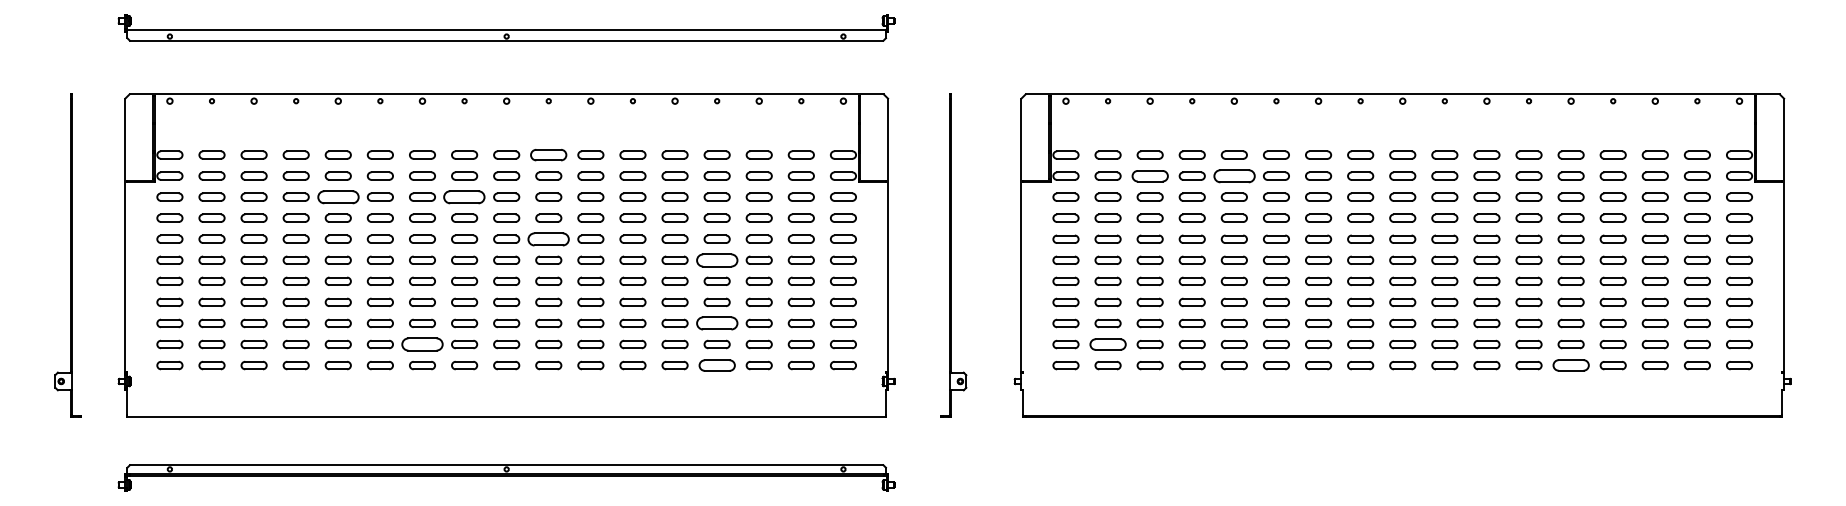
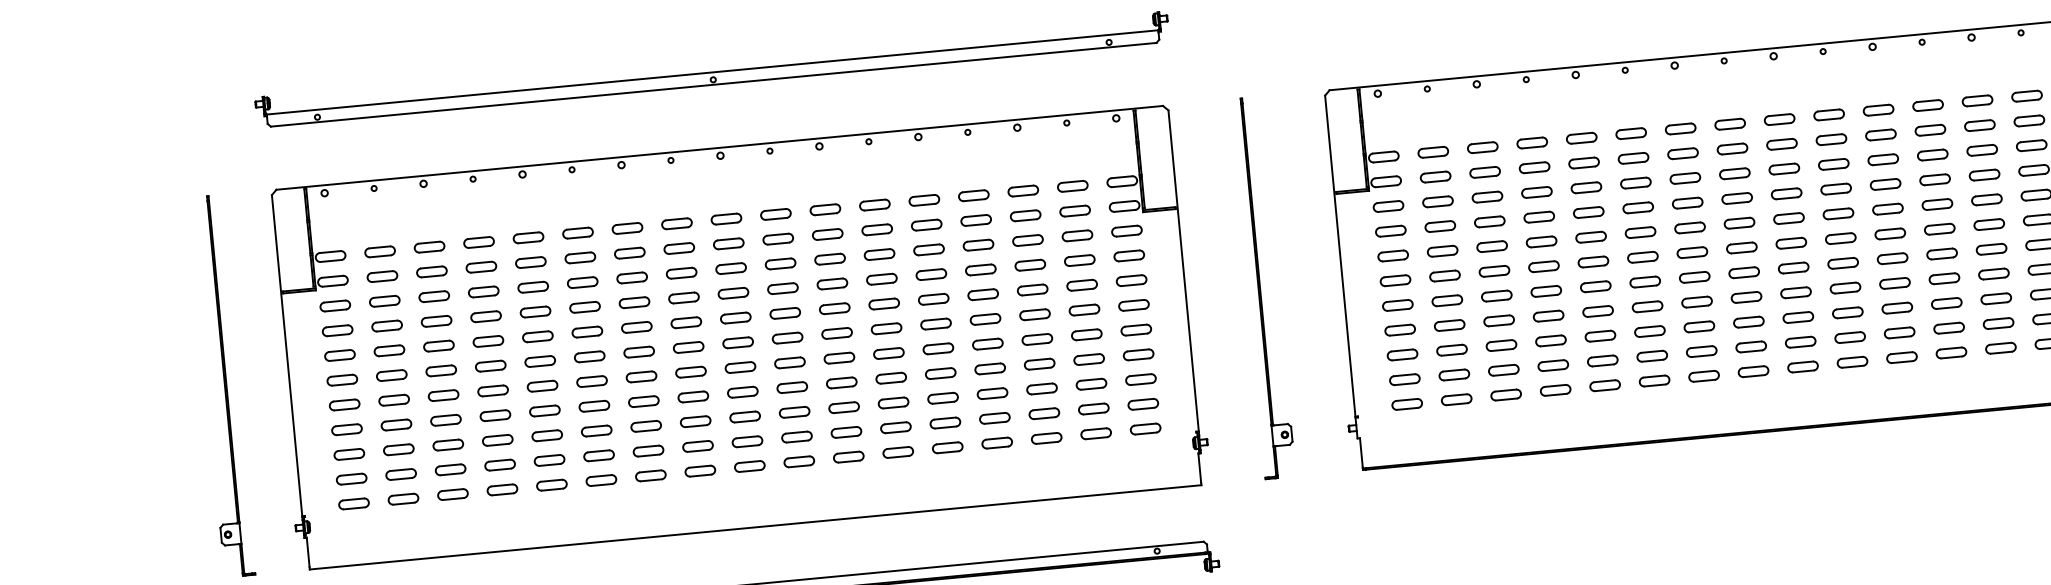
part: (548, 154) -> (775, 213), size x0.71
part: (1149, 175) -> (1484, 171), size x0.71
part: (1233, 175) -> (1582, 162), size x0.62
part: (337, 196) -> (532, 286), size x0.62
part: (464, 196) -> (681, 272), size x0.62
part: (548, 238) -> (784, 312), size x0.62
part: (716, 259) -> (984, 318), size x0.62
part: (716, 323) -> (991, 393), size x0.62
part: (422, 344) -> (648, 451), size x0.62
part: (1107, 344) -> (1453, 374), size x0.71
part: (716, 365) -> (996, 443), size x0.71
part: (1570, 365) -> (2000, 348), size x0.71

